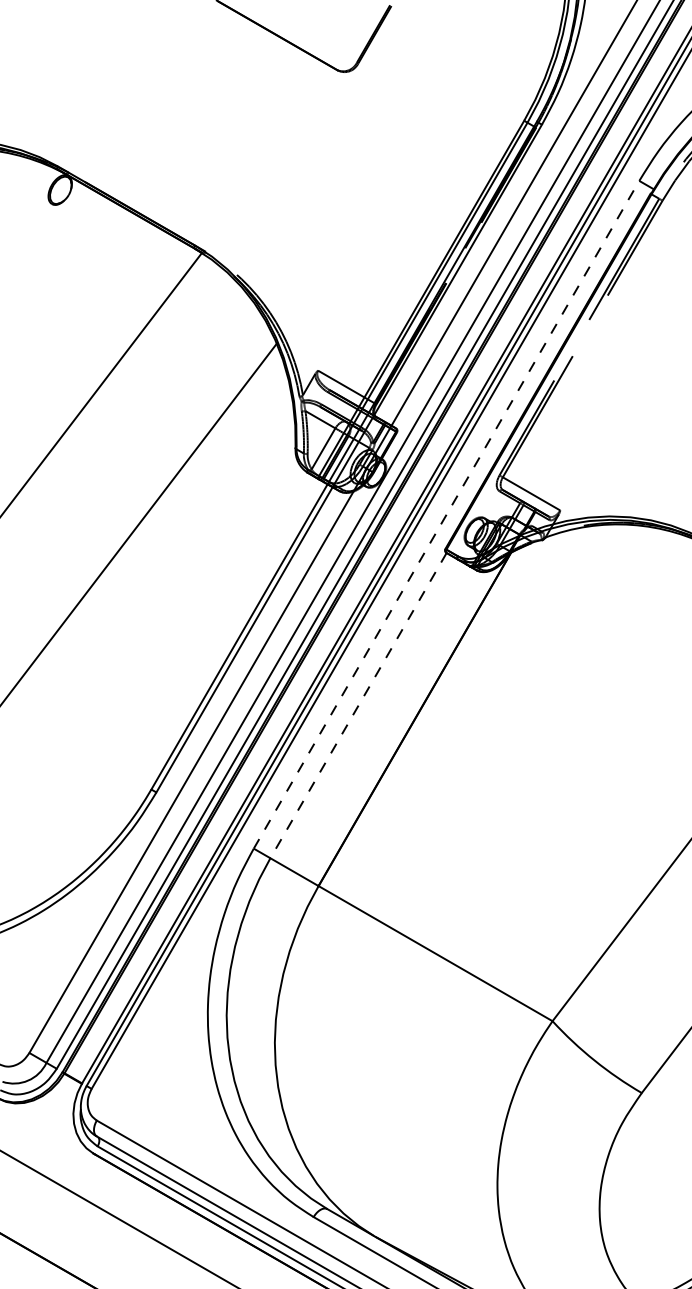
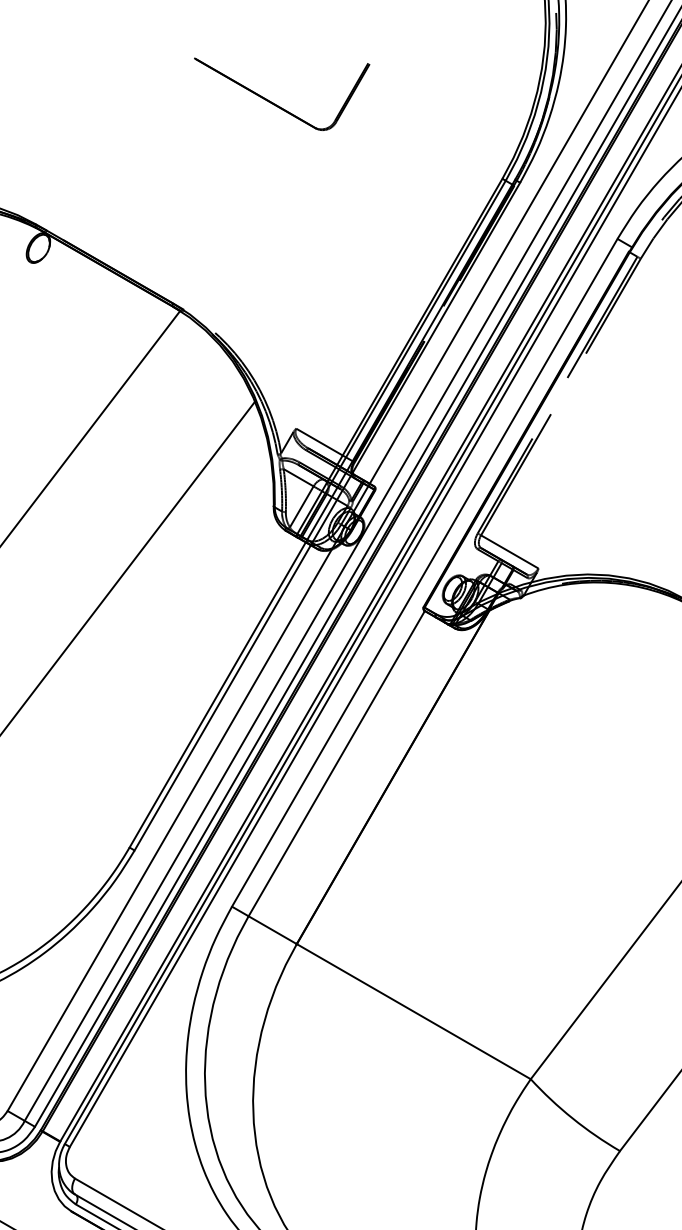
line: (446, 514) -> (424, 572), dashed -> solid
line: (358, 706) -> (336, 764), dashed -> solid

